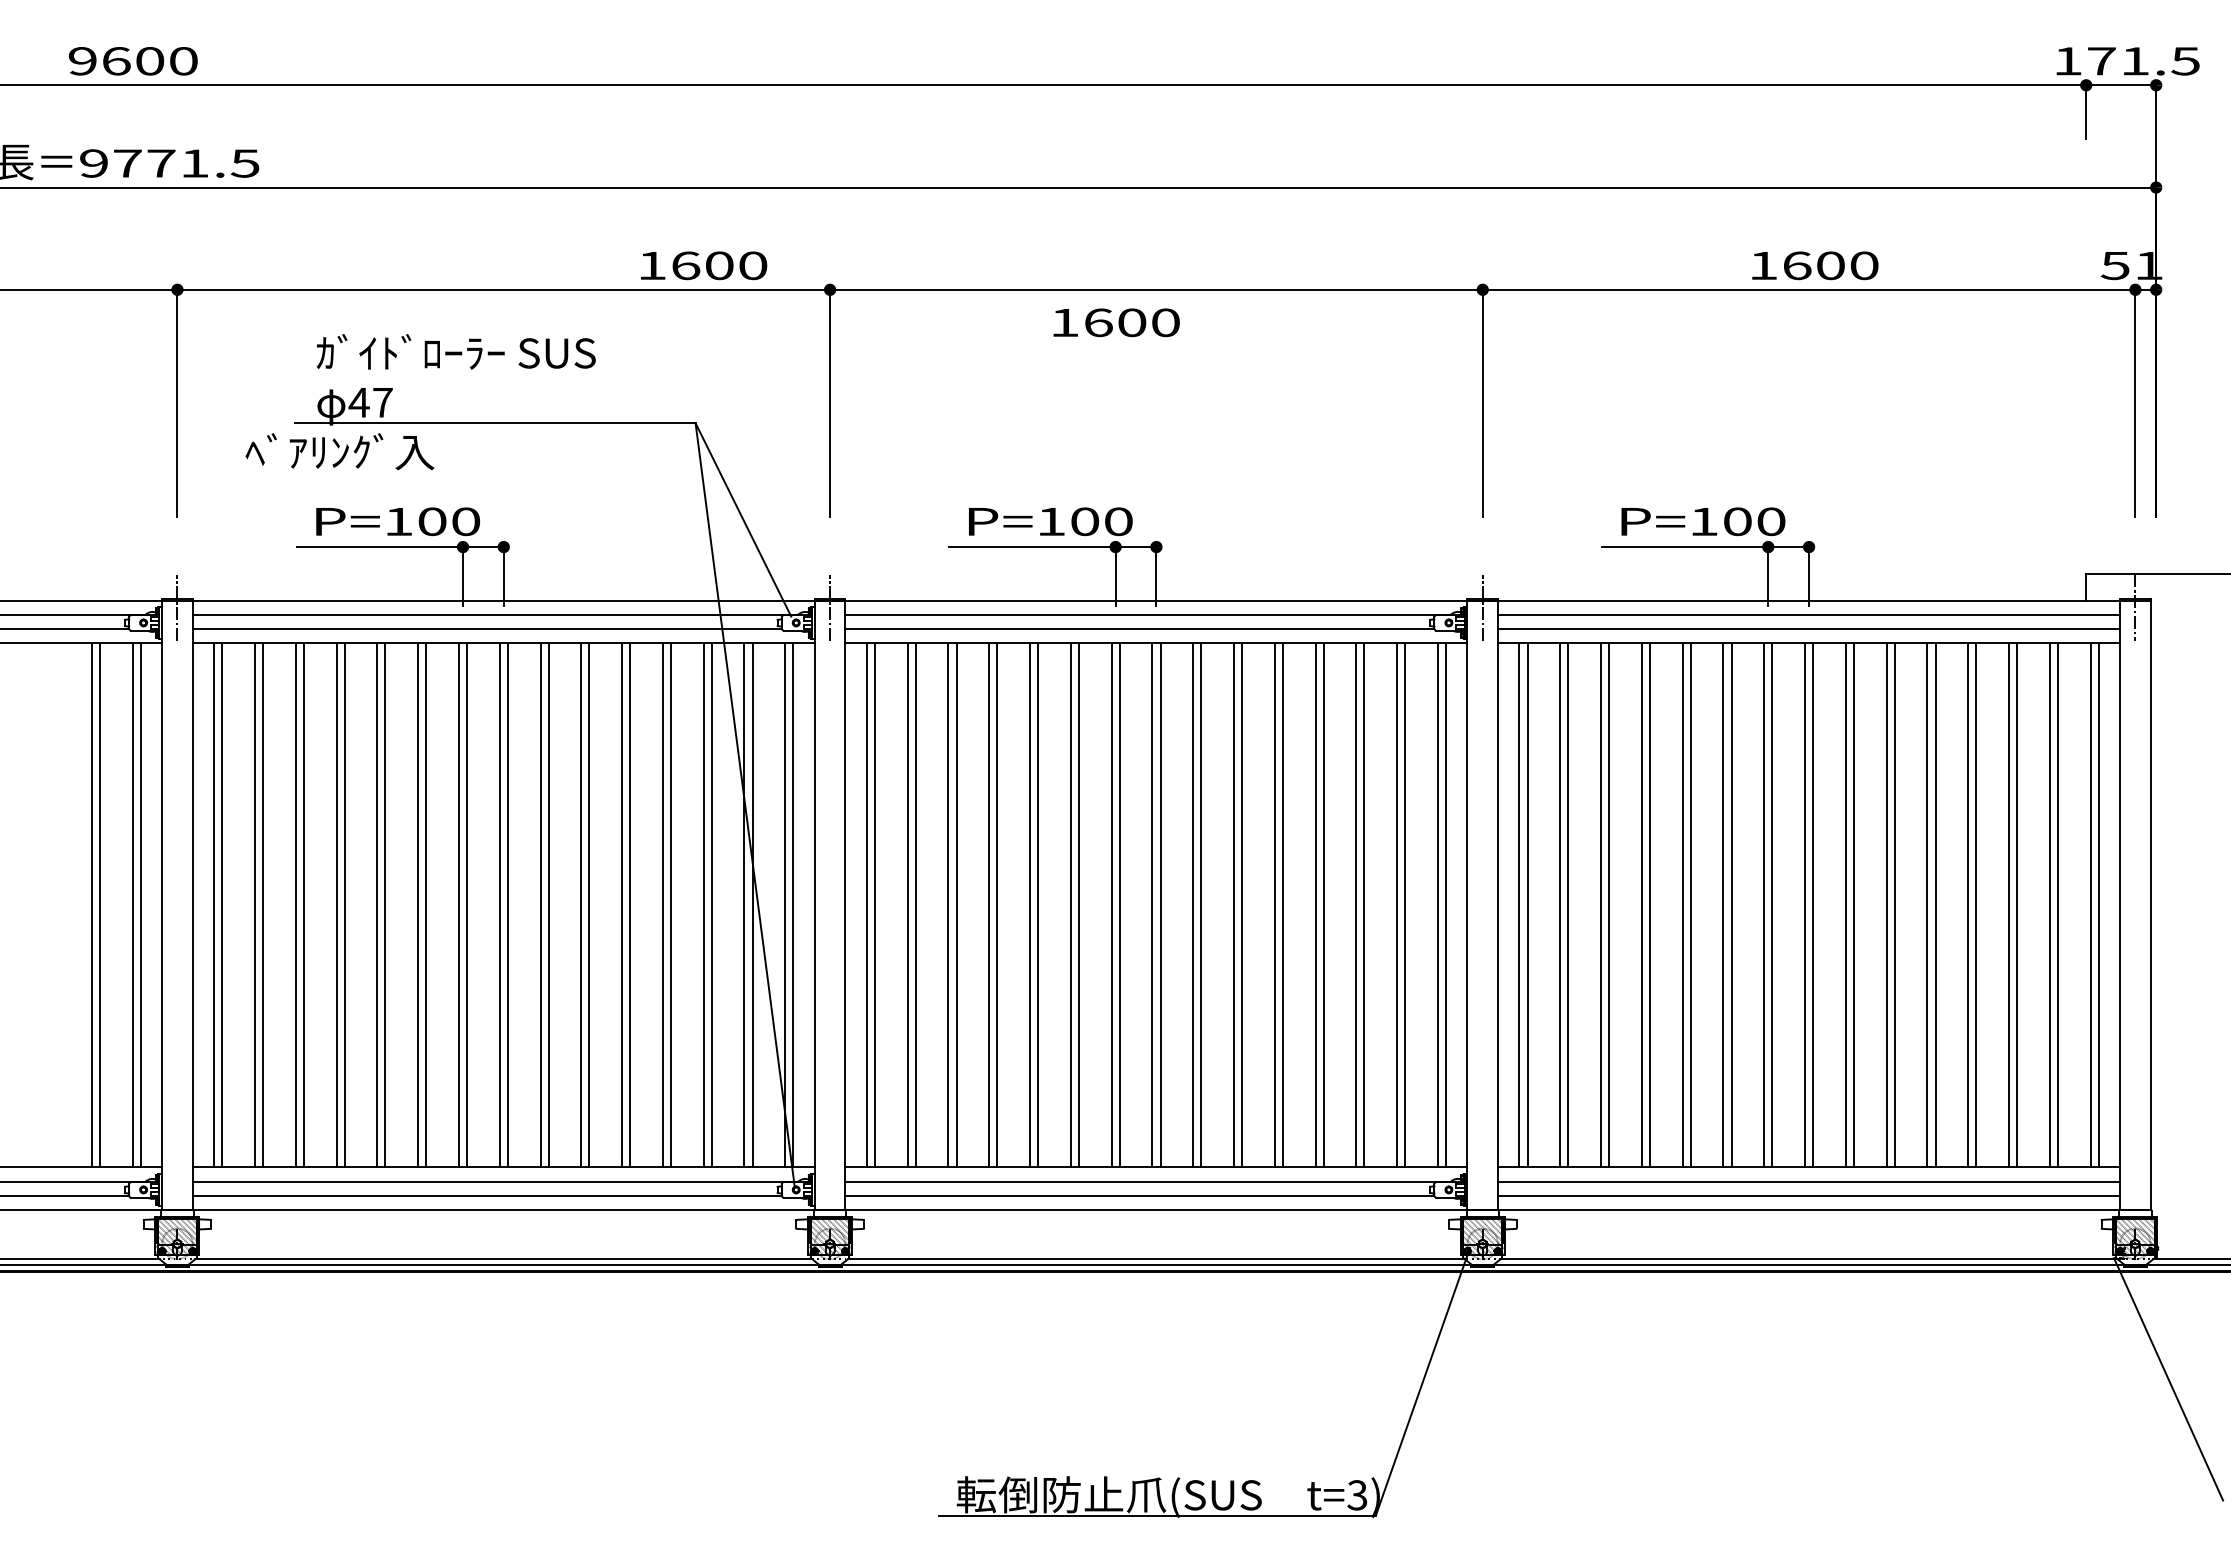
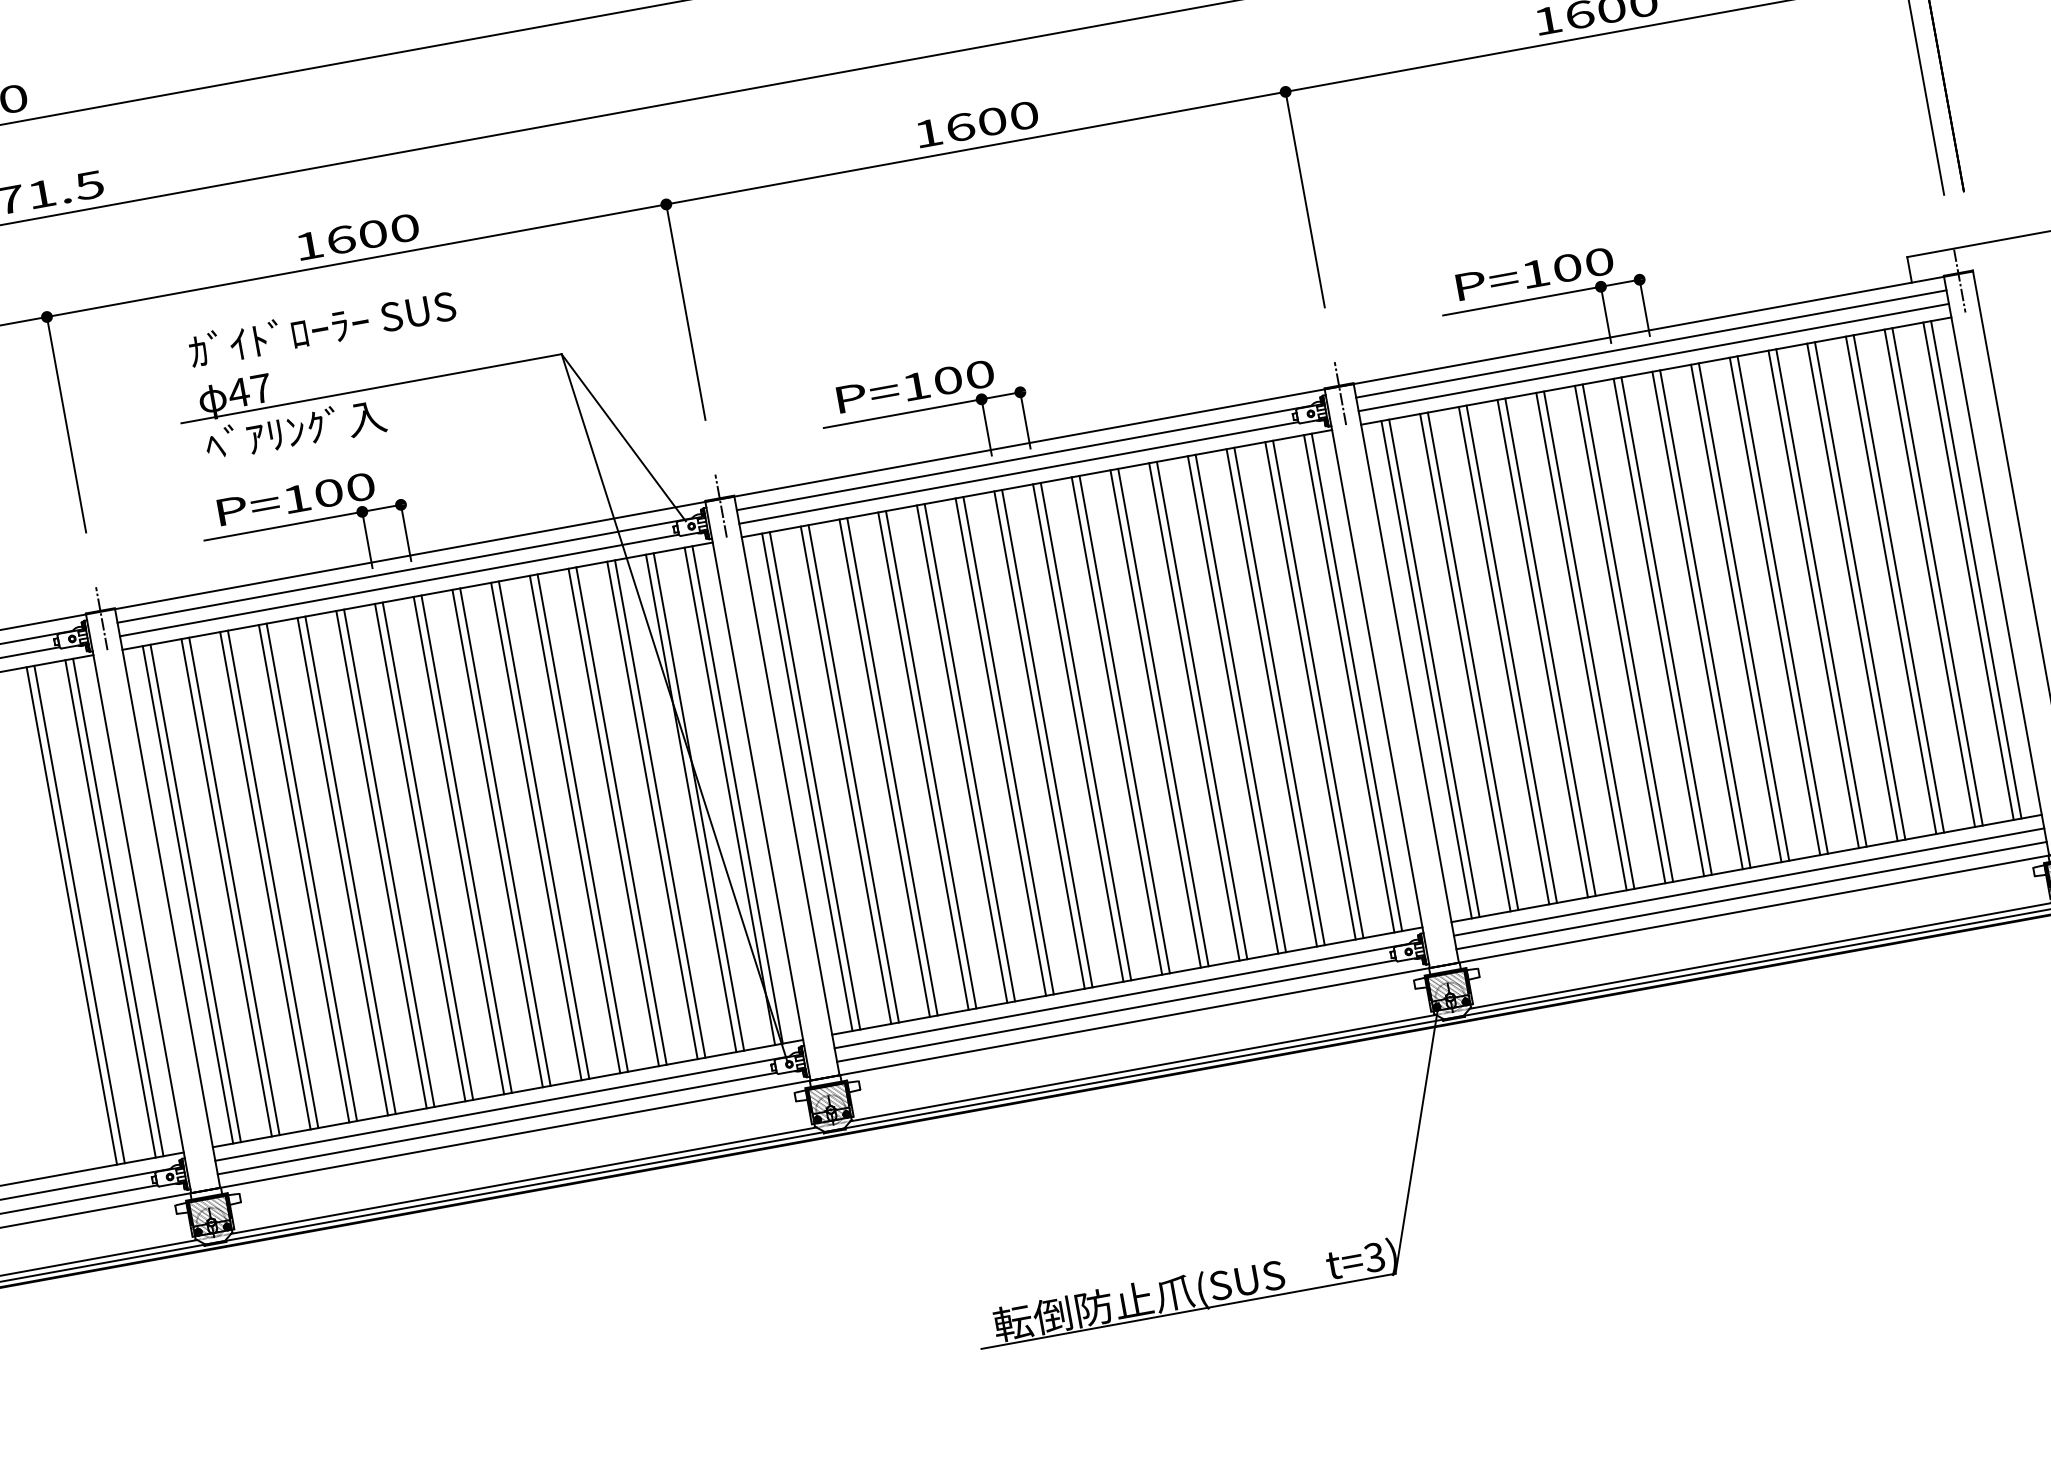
text: (704, 265) -> (358, 236), moved
text: (1116, 322) -> (977, 124), moved
text: (339, 451) -> (295, 430), moved

